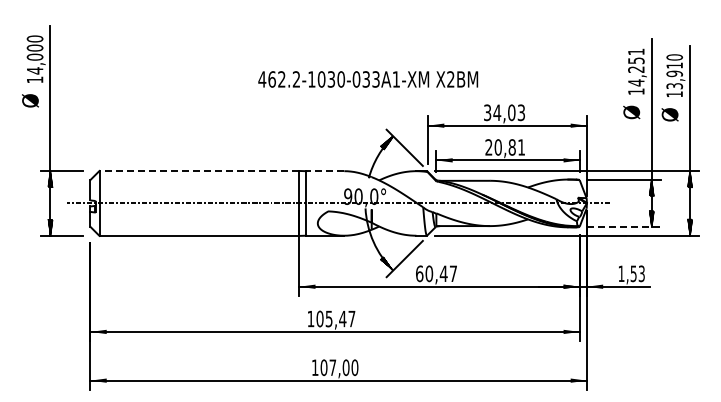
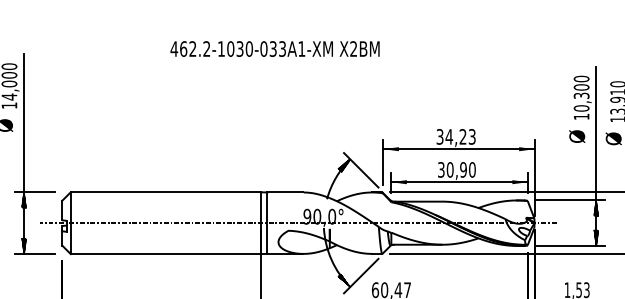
text: (636, 67) -> (581, 93), 14,251 -> 10,300
text: (368, 79) -> (275, 49), moved
text: (511, 112) -> (462, 136), 34,03 -> 34,23
text: (505, 147) -> (457, 169), 20,81 -> 30,90
line: (199, 170) -> (165, 191), dashed -> solid
line: (325, 171) -> (285, 192), dashed -> solid
line: (624, 227) -> (570, 246), dashed -> solid

